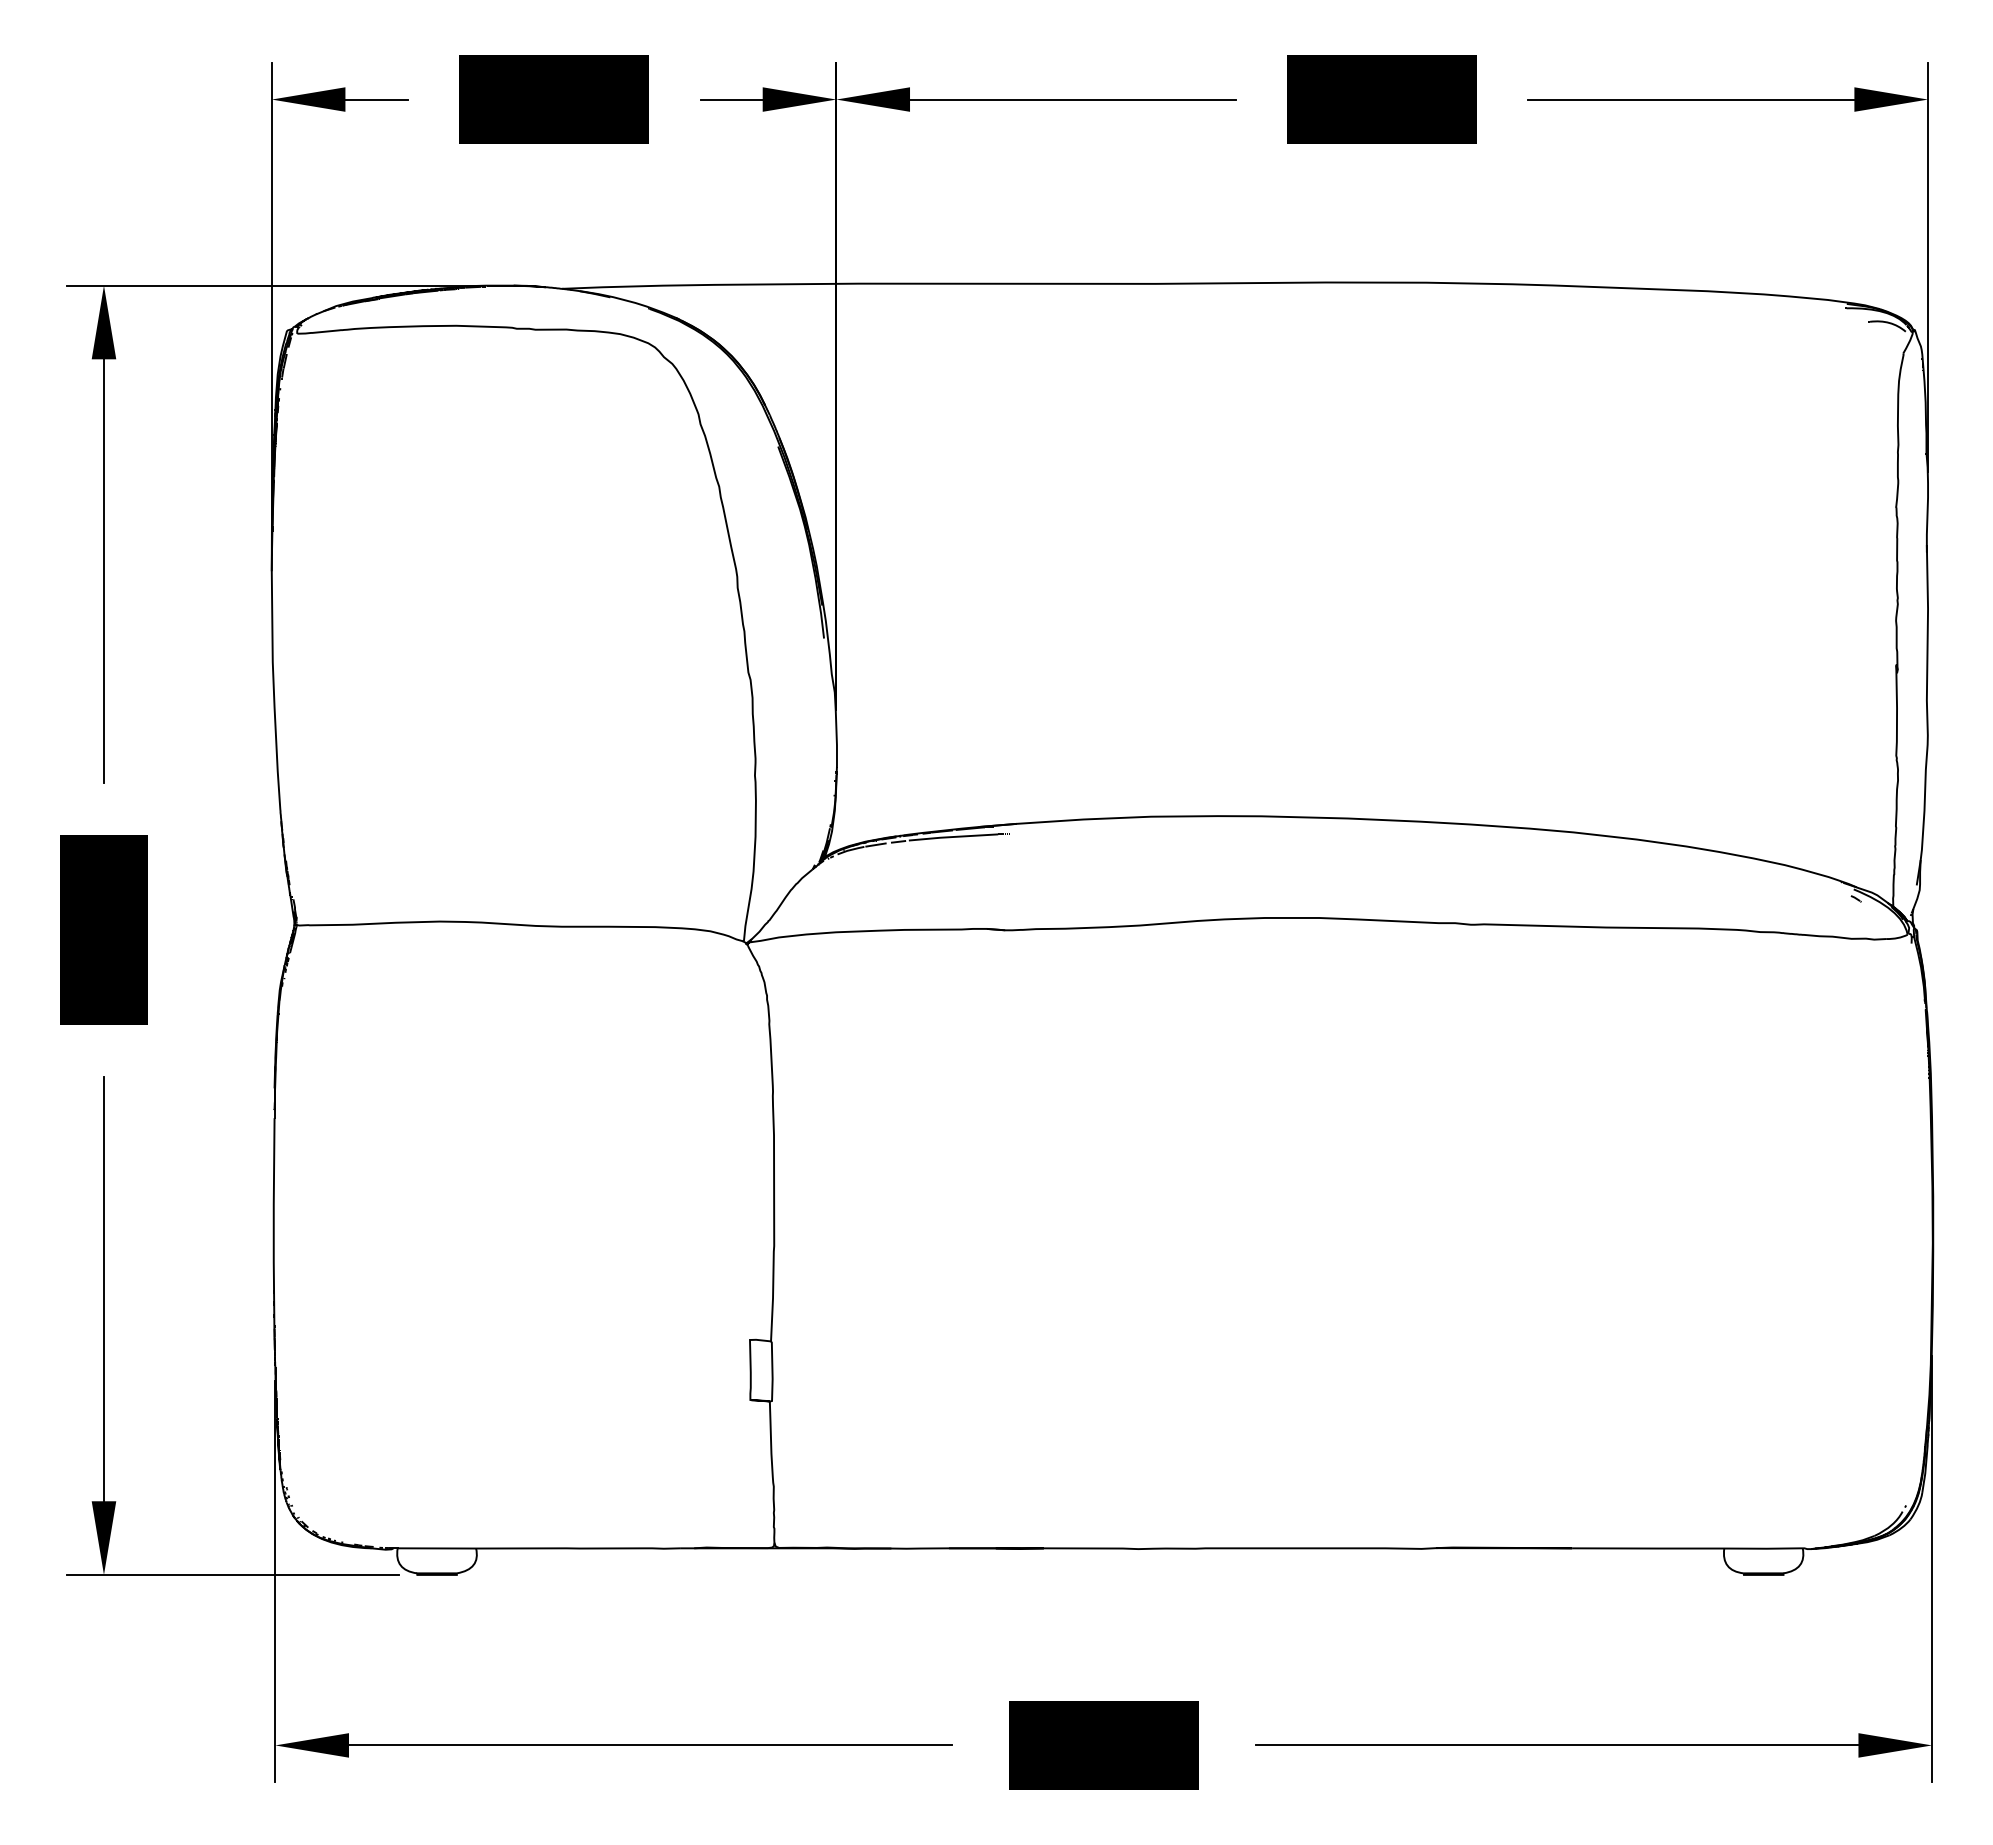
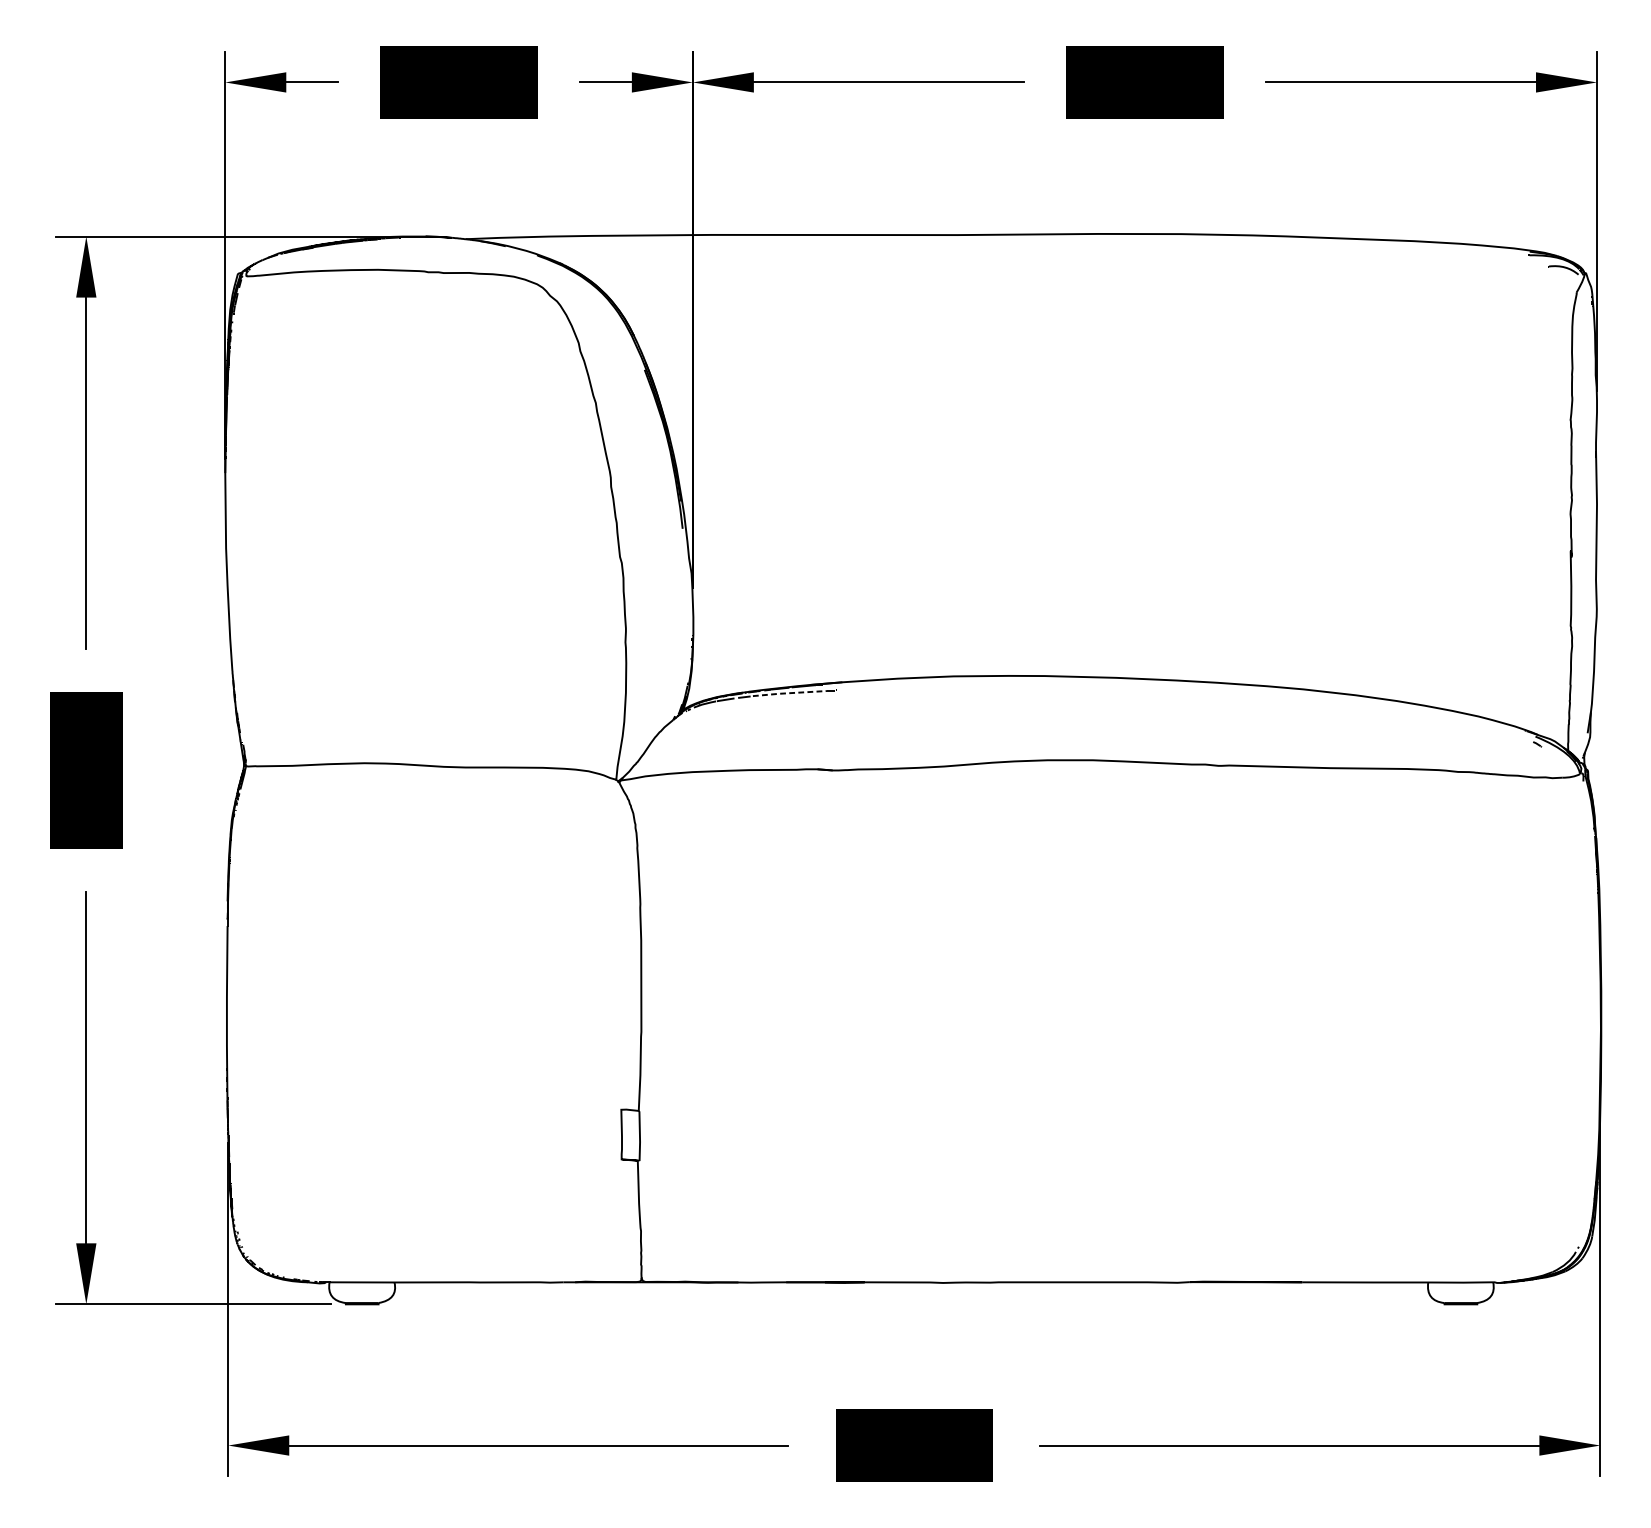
line: (953, 837) -> (789, 693), solid -> dashed

